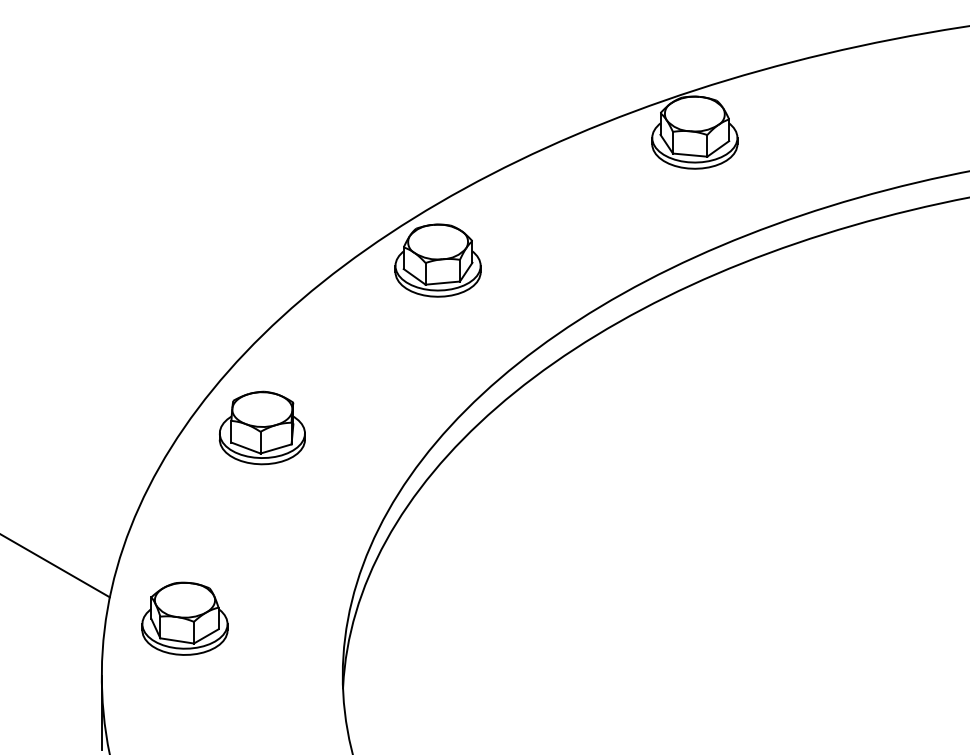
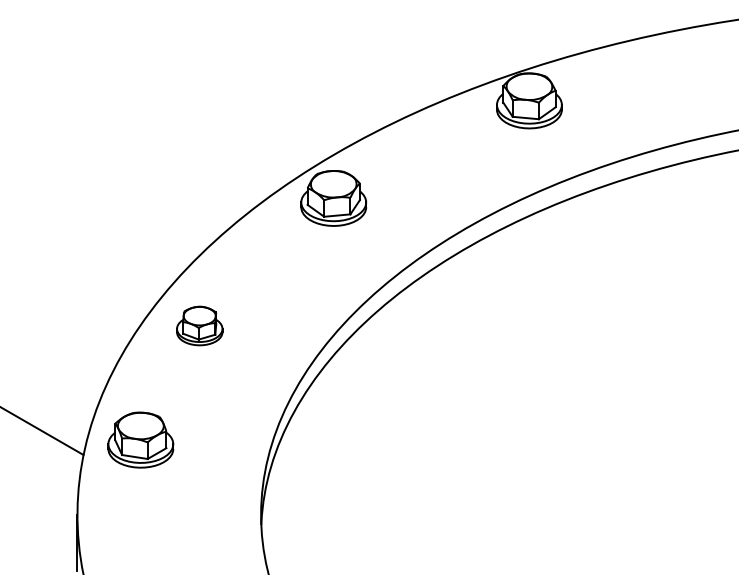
part: (261, 427) -> (199, 325), size x0.7
part: (184, 618) -> (140, 439), moved

